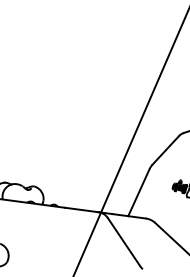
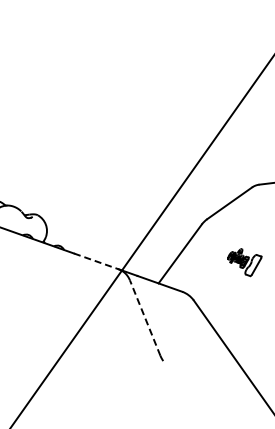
line: (82, 210) -> (96, 261), solid -> dashed
line: (124, 242) -> (145, 318), solid -> dashed

